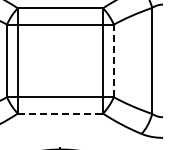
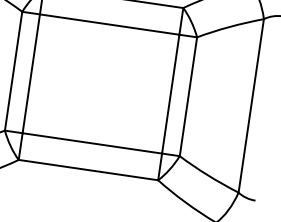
line: (113, 60) -> (187, 95), dashed -> solid
line: (60, 113) -> (88, 170), dashed -> solid

